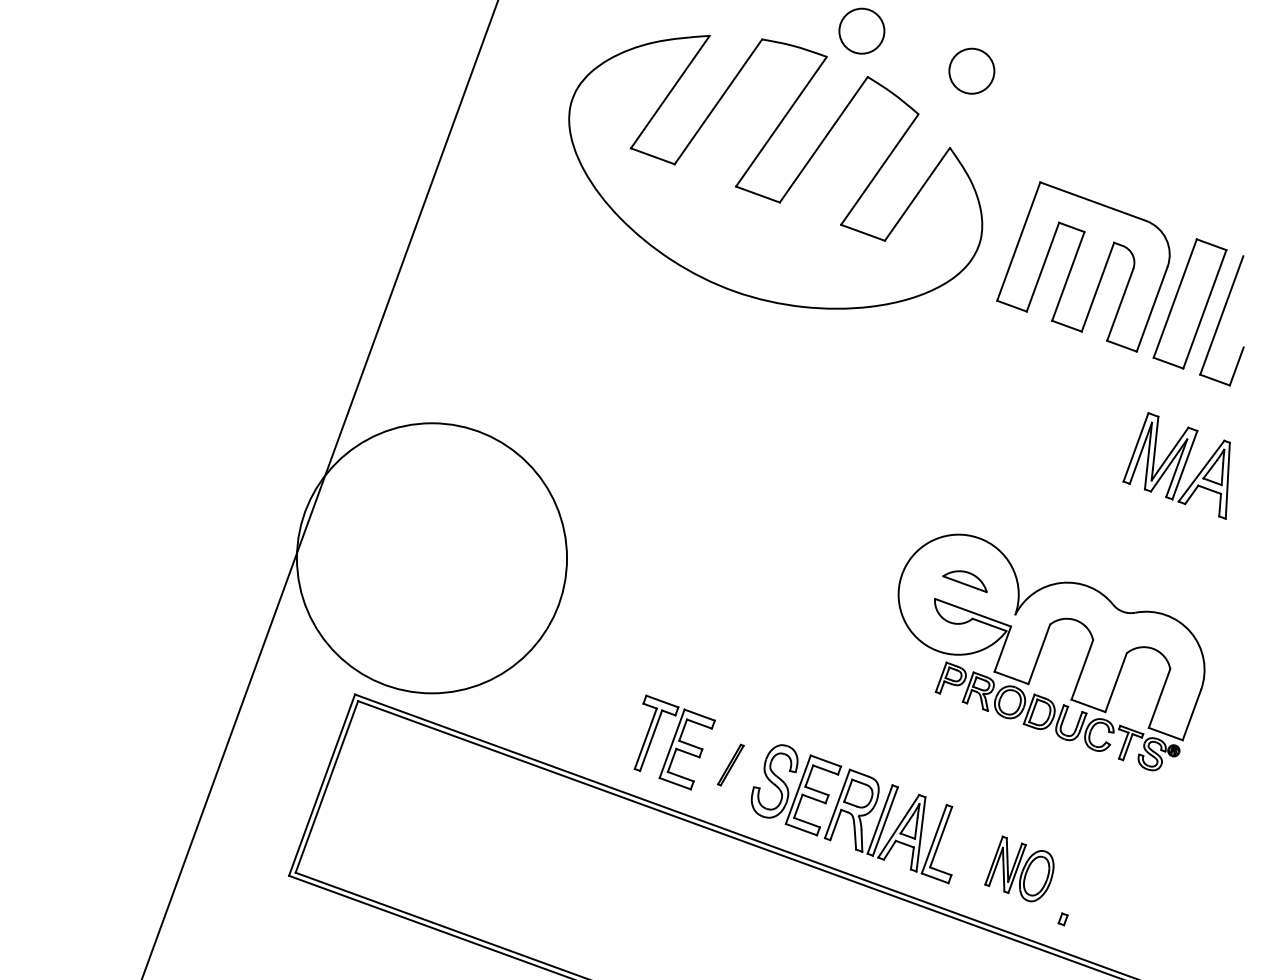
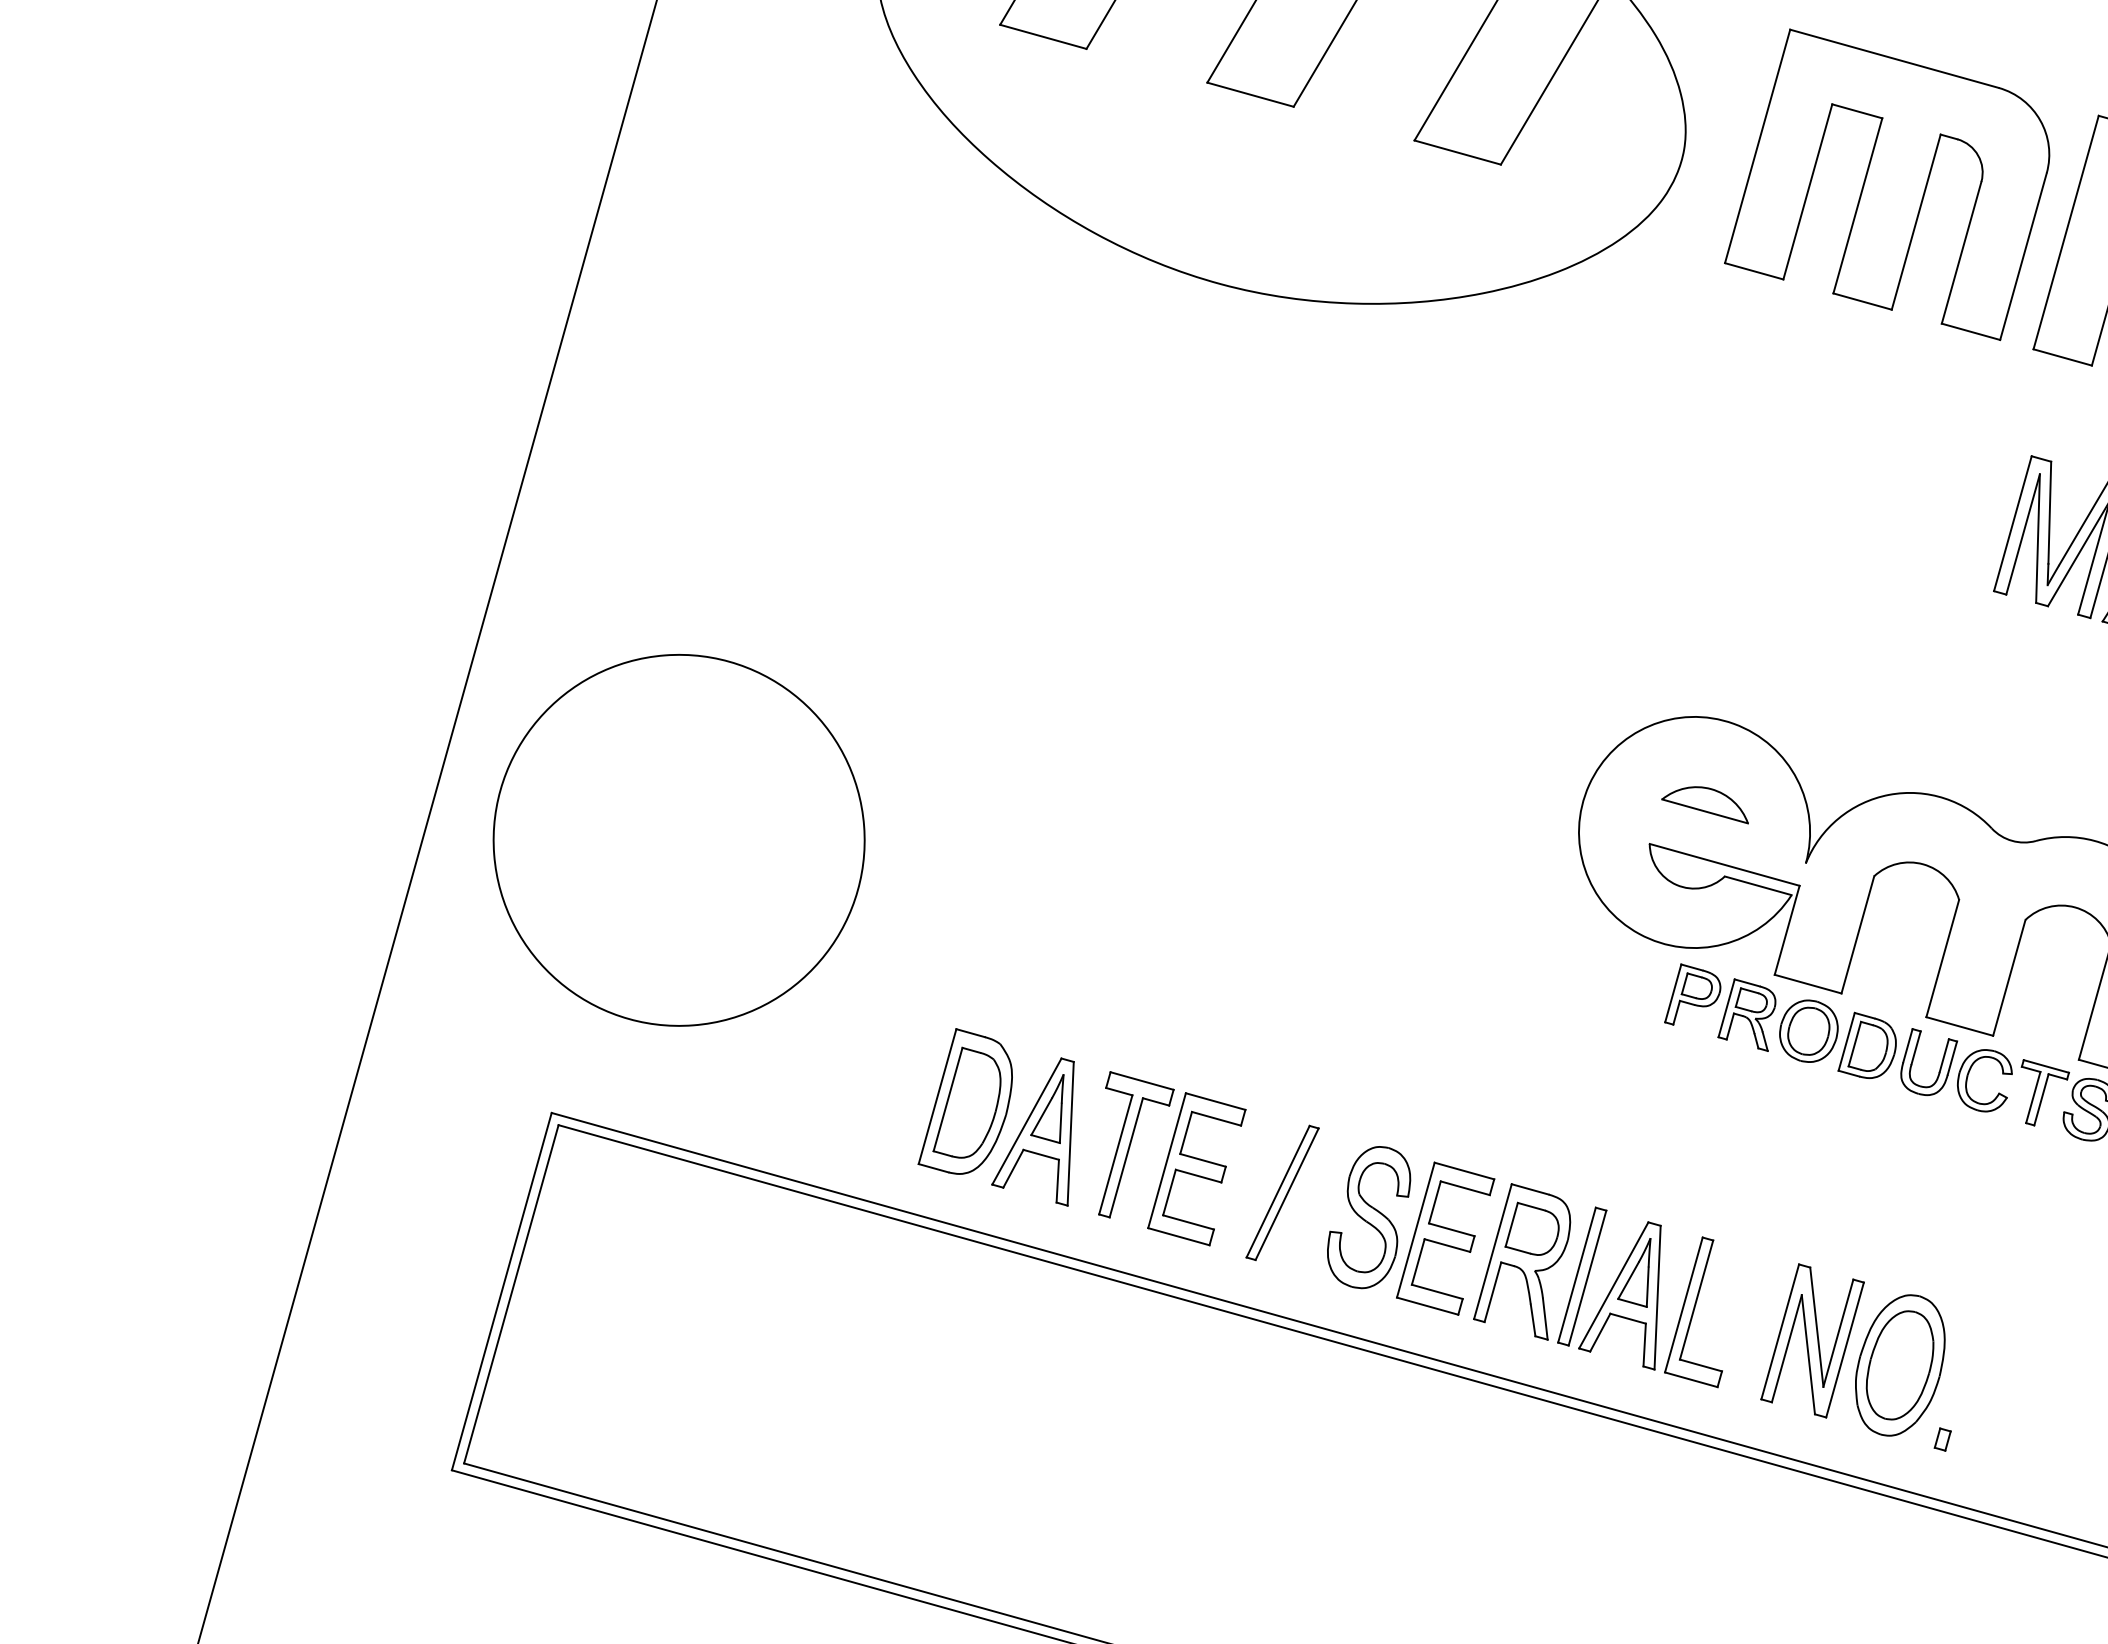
circle: (431, 557) -> (678, 838), size x0.71
part: (585, 715) -> (996, 1119), added
part: (730, 764) -> (1282, 1191), size x1.67
part: (1019, 868) -> (1851, 1348), size x1.43

